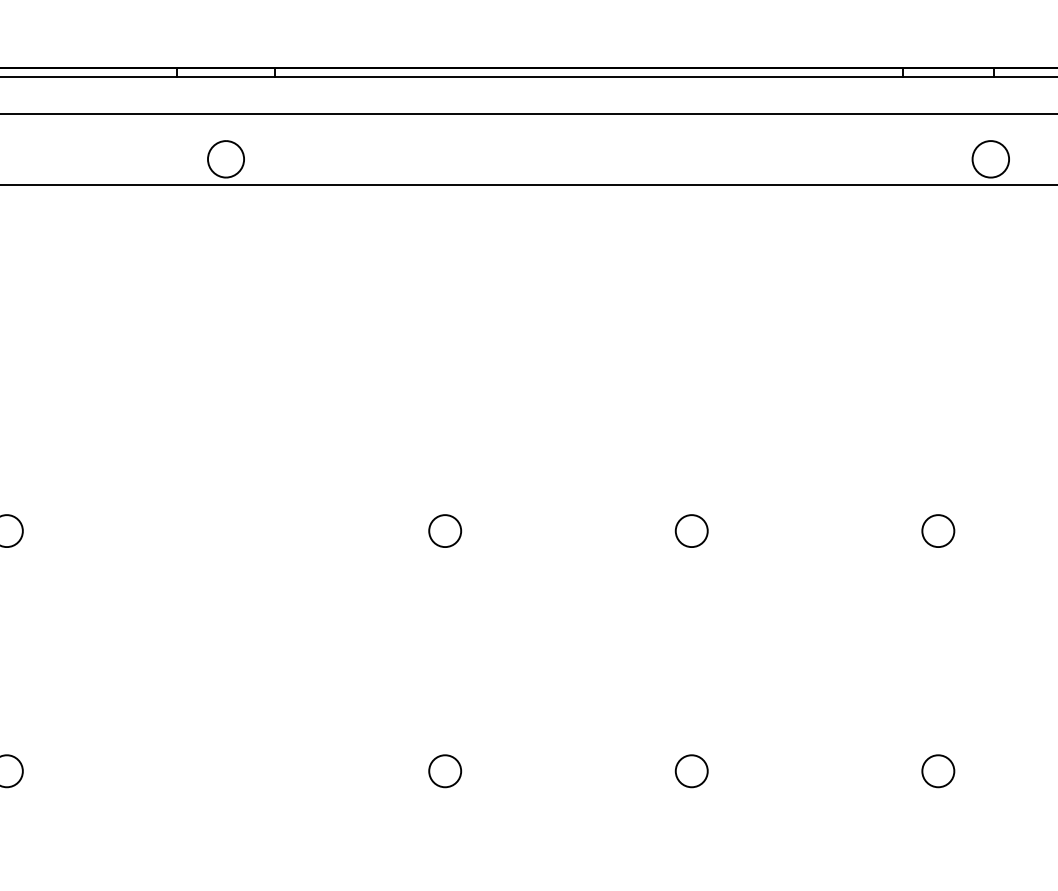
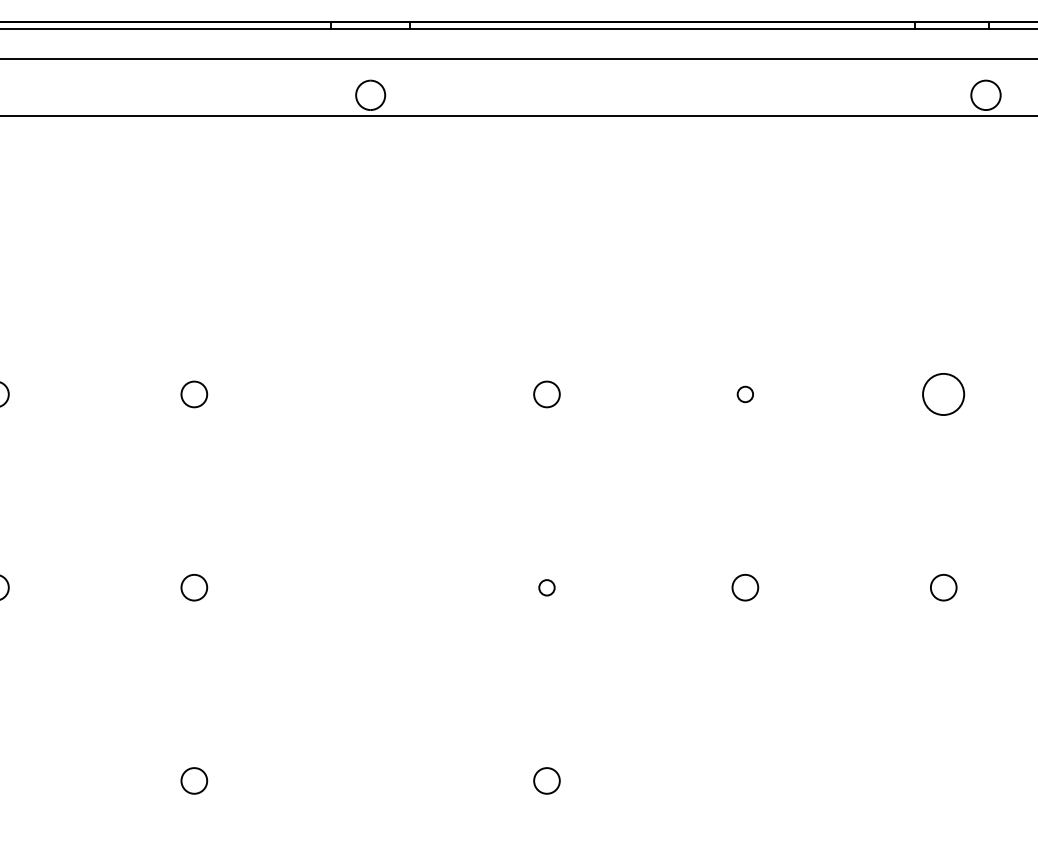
circle: (691, 531) -> (745, 394), size x0.6
circle: (938, 531) -> (943, 394), size x1.6
circle: (444, 771) -> (546, 587), size x0.6

